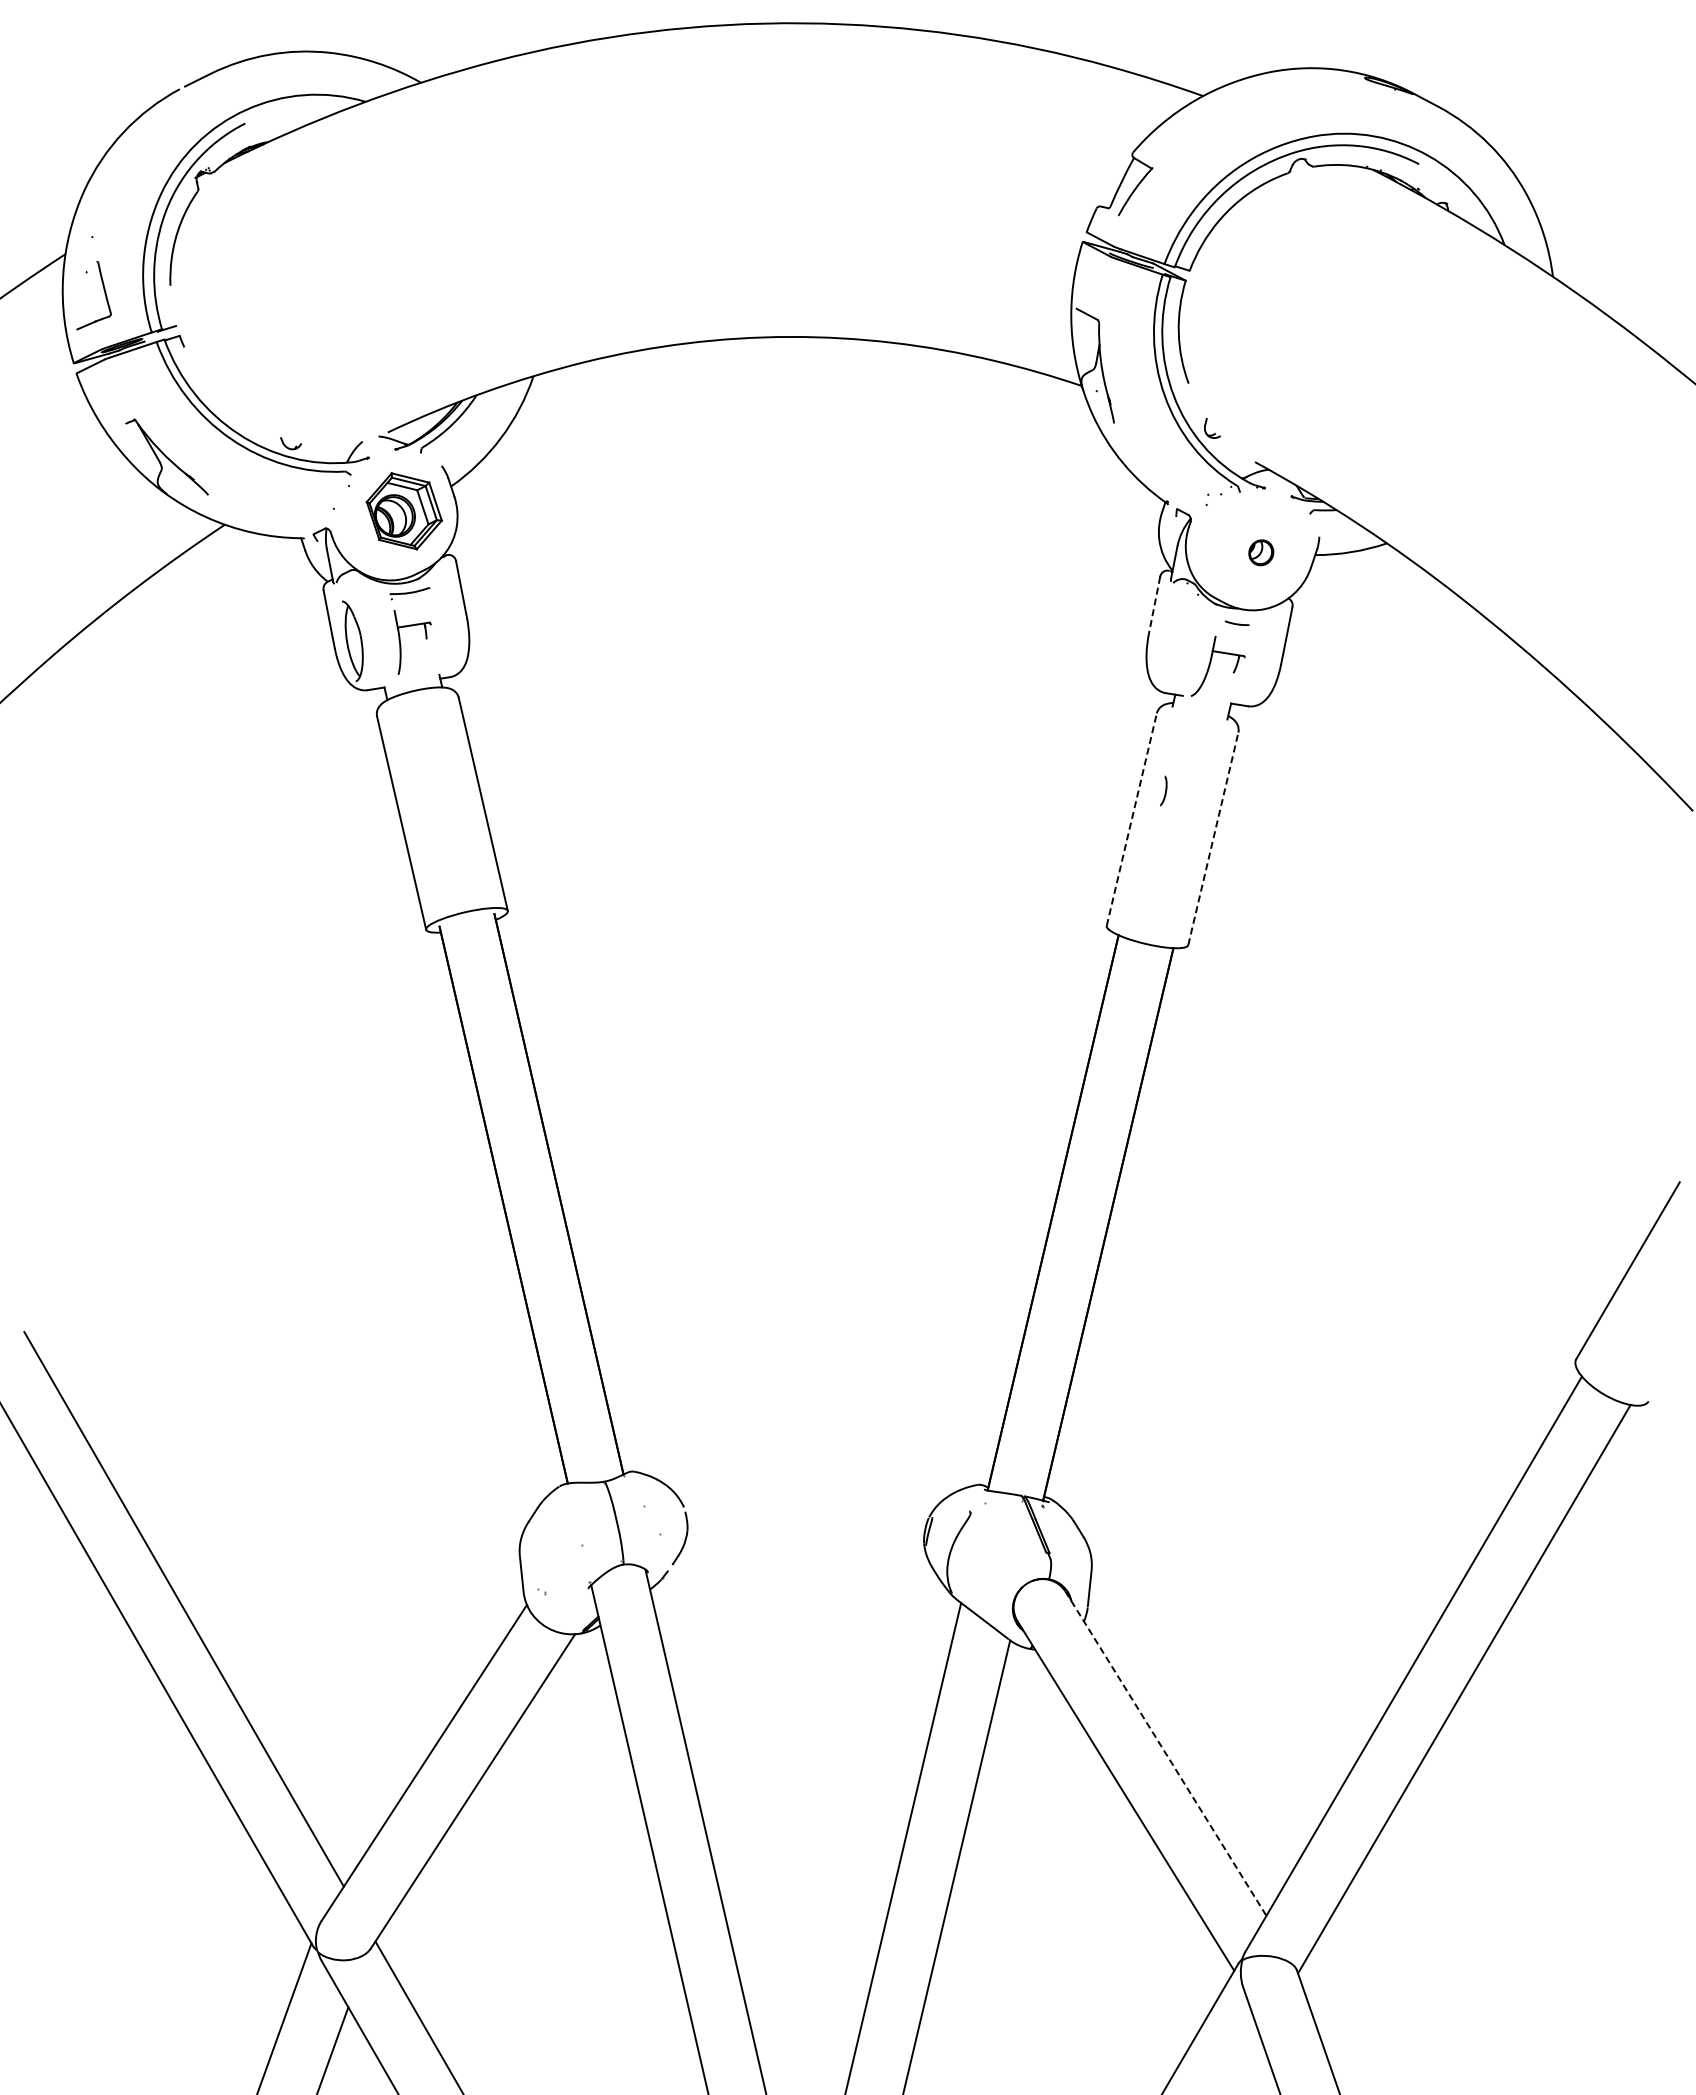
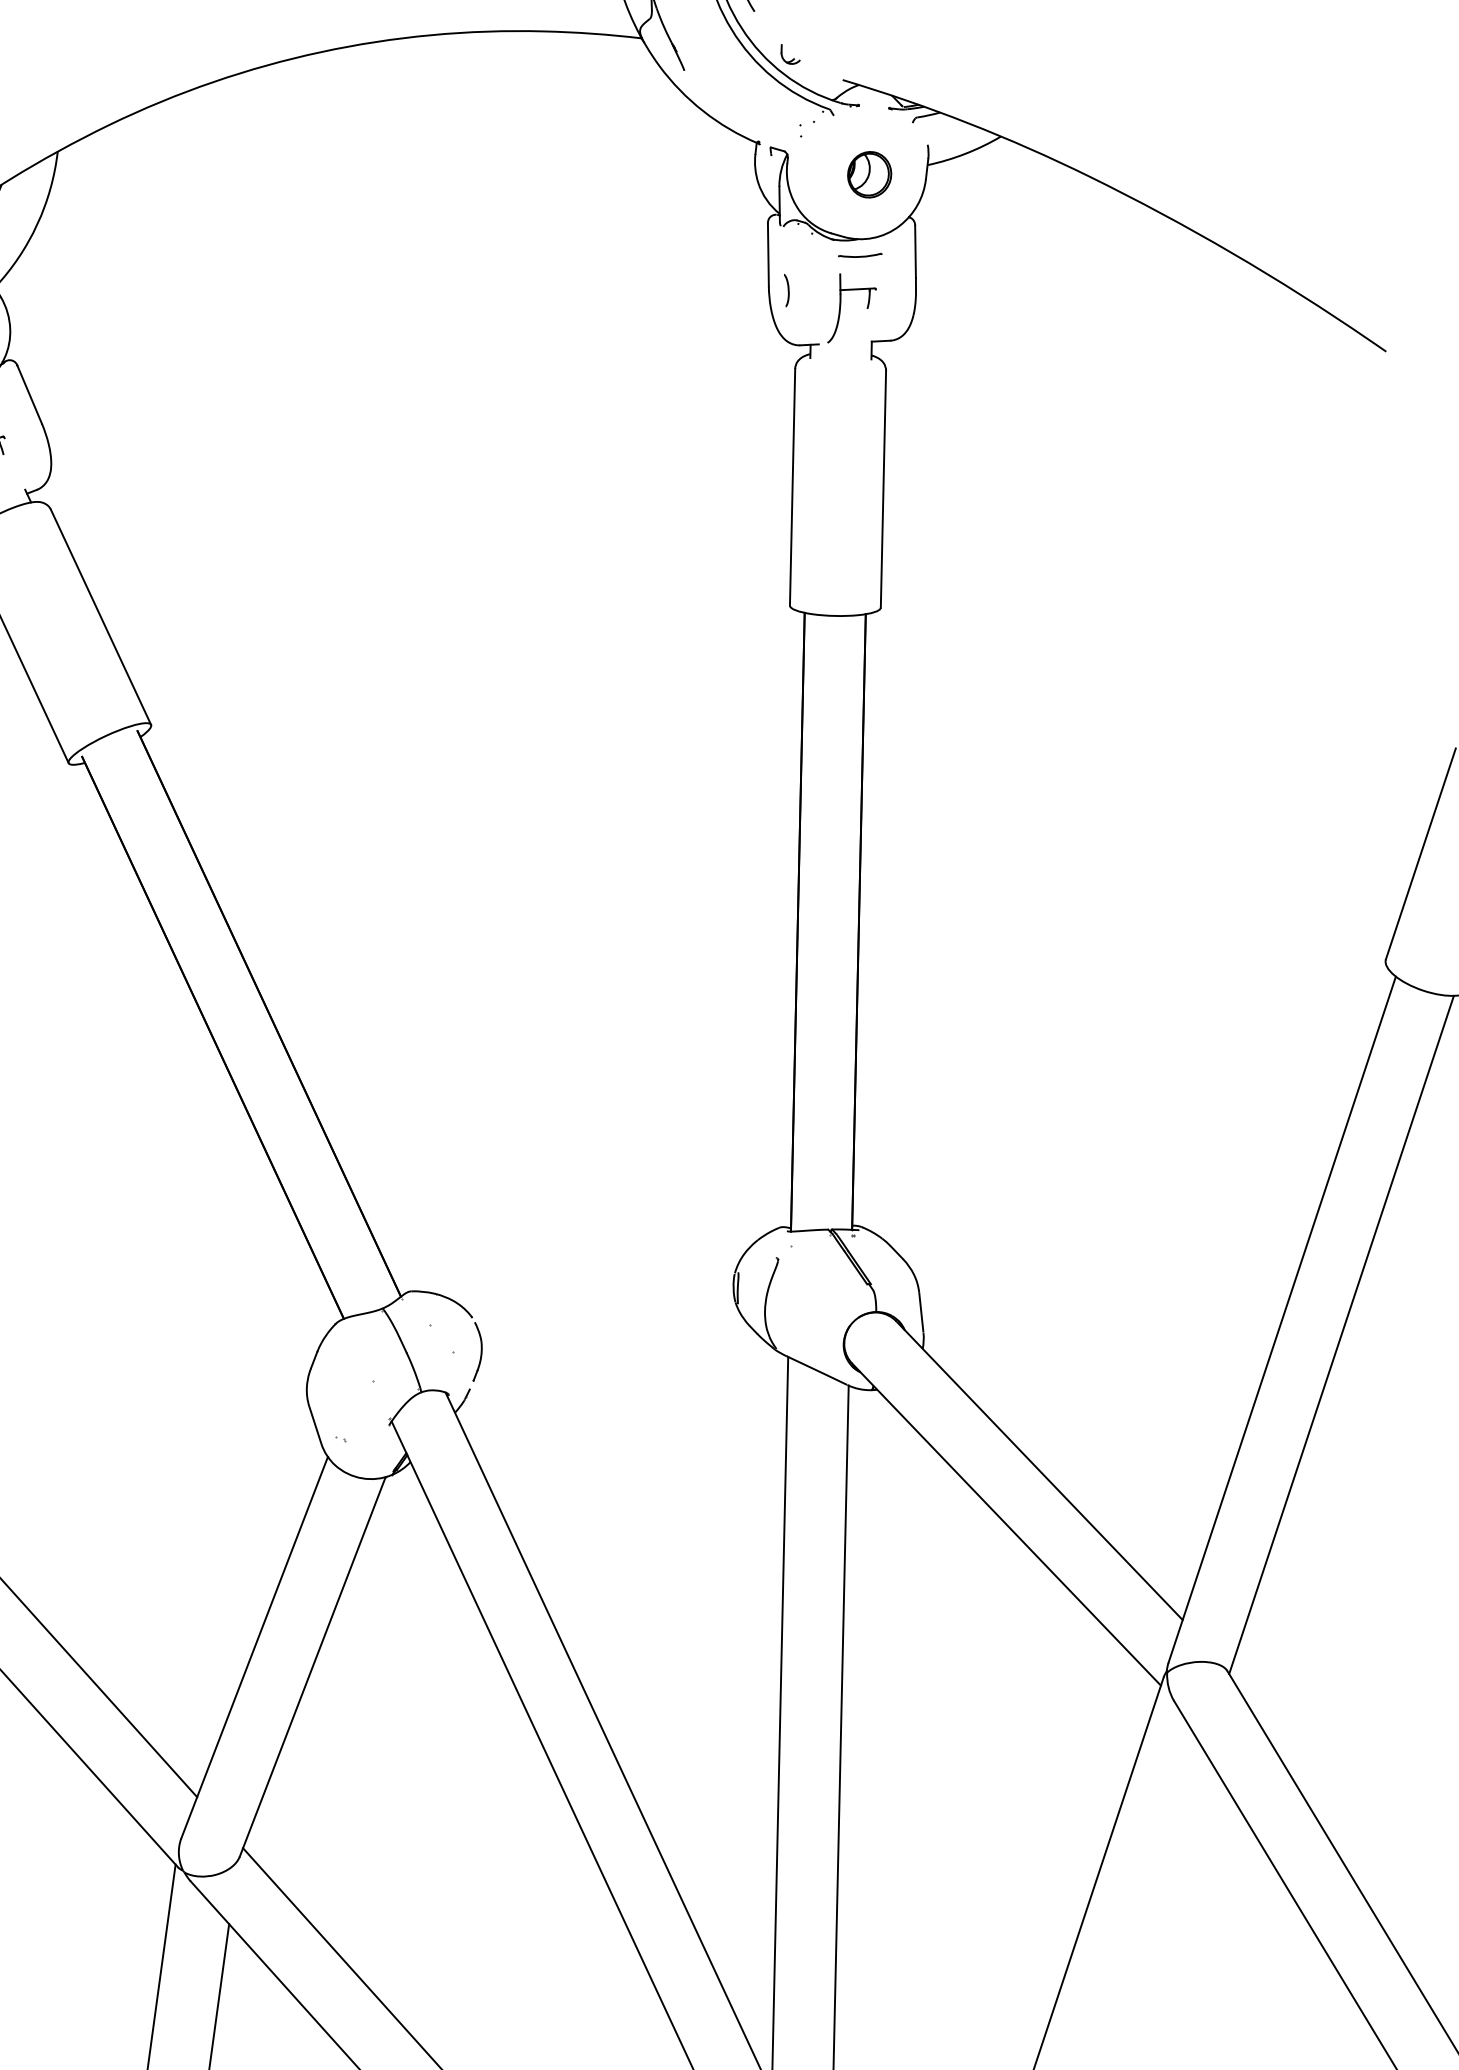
part: (1261, 552) -> (869, 174), size x1.67
line: (1154, 605) -> (768, 254), dashed -> solid
part: (1236, 623) -> (859, 255), size x1.67
curve: (1165, 790) -> (787, 289), moved
line: (1131, 819) -> (792, 487), dashed -> solid
line: (1213, 838) -> (883, 488), dashed -> solid
line: (1165, 1753) -> (1038, 1470), dashed -> solid

